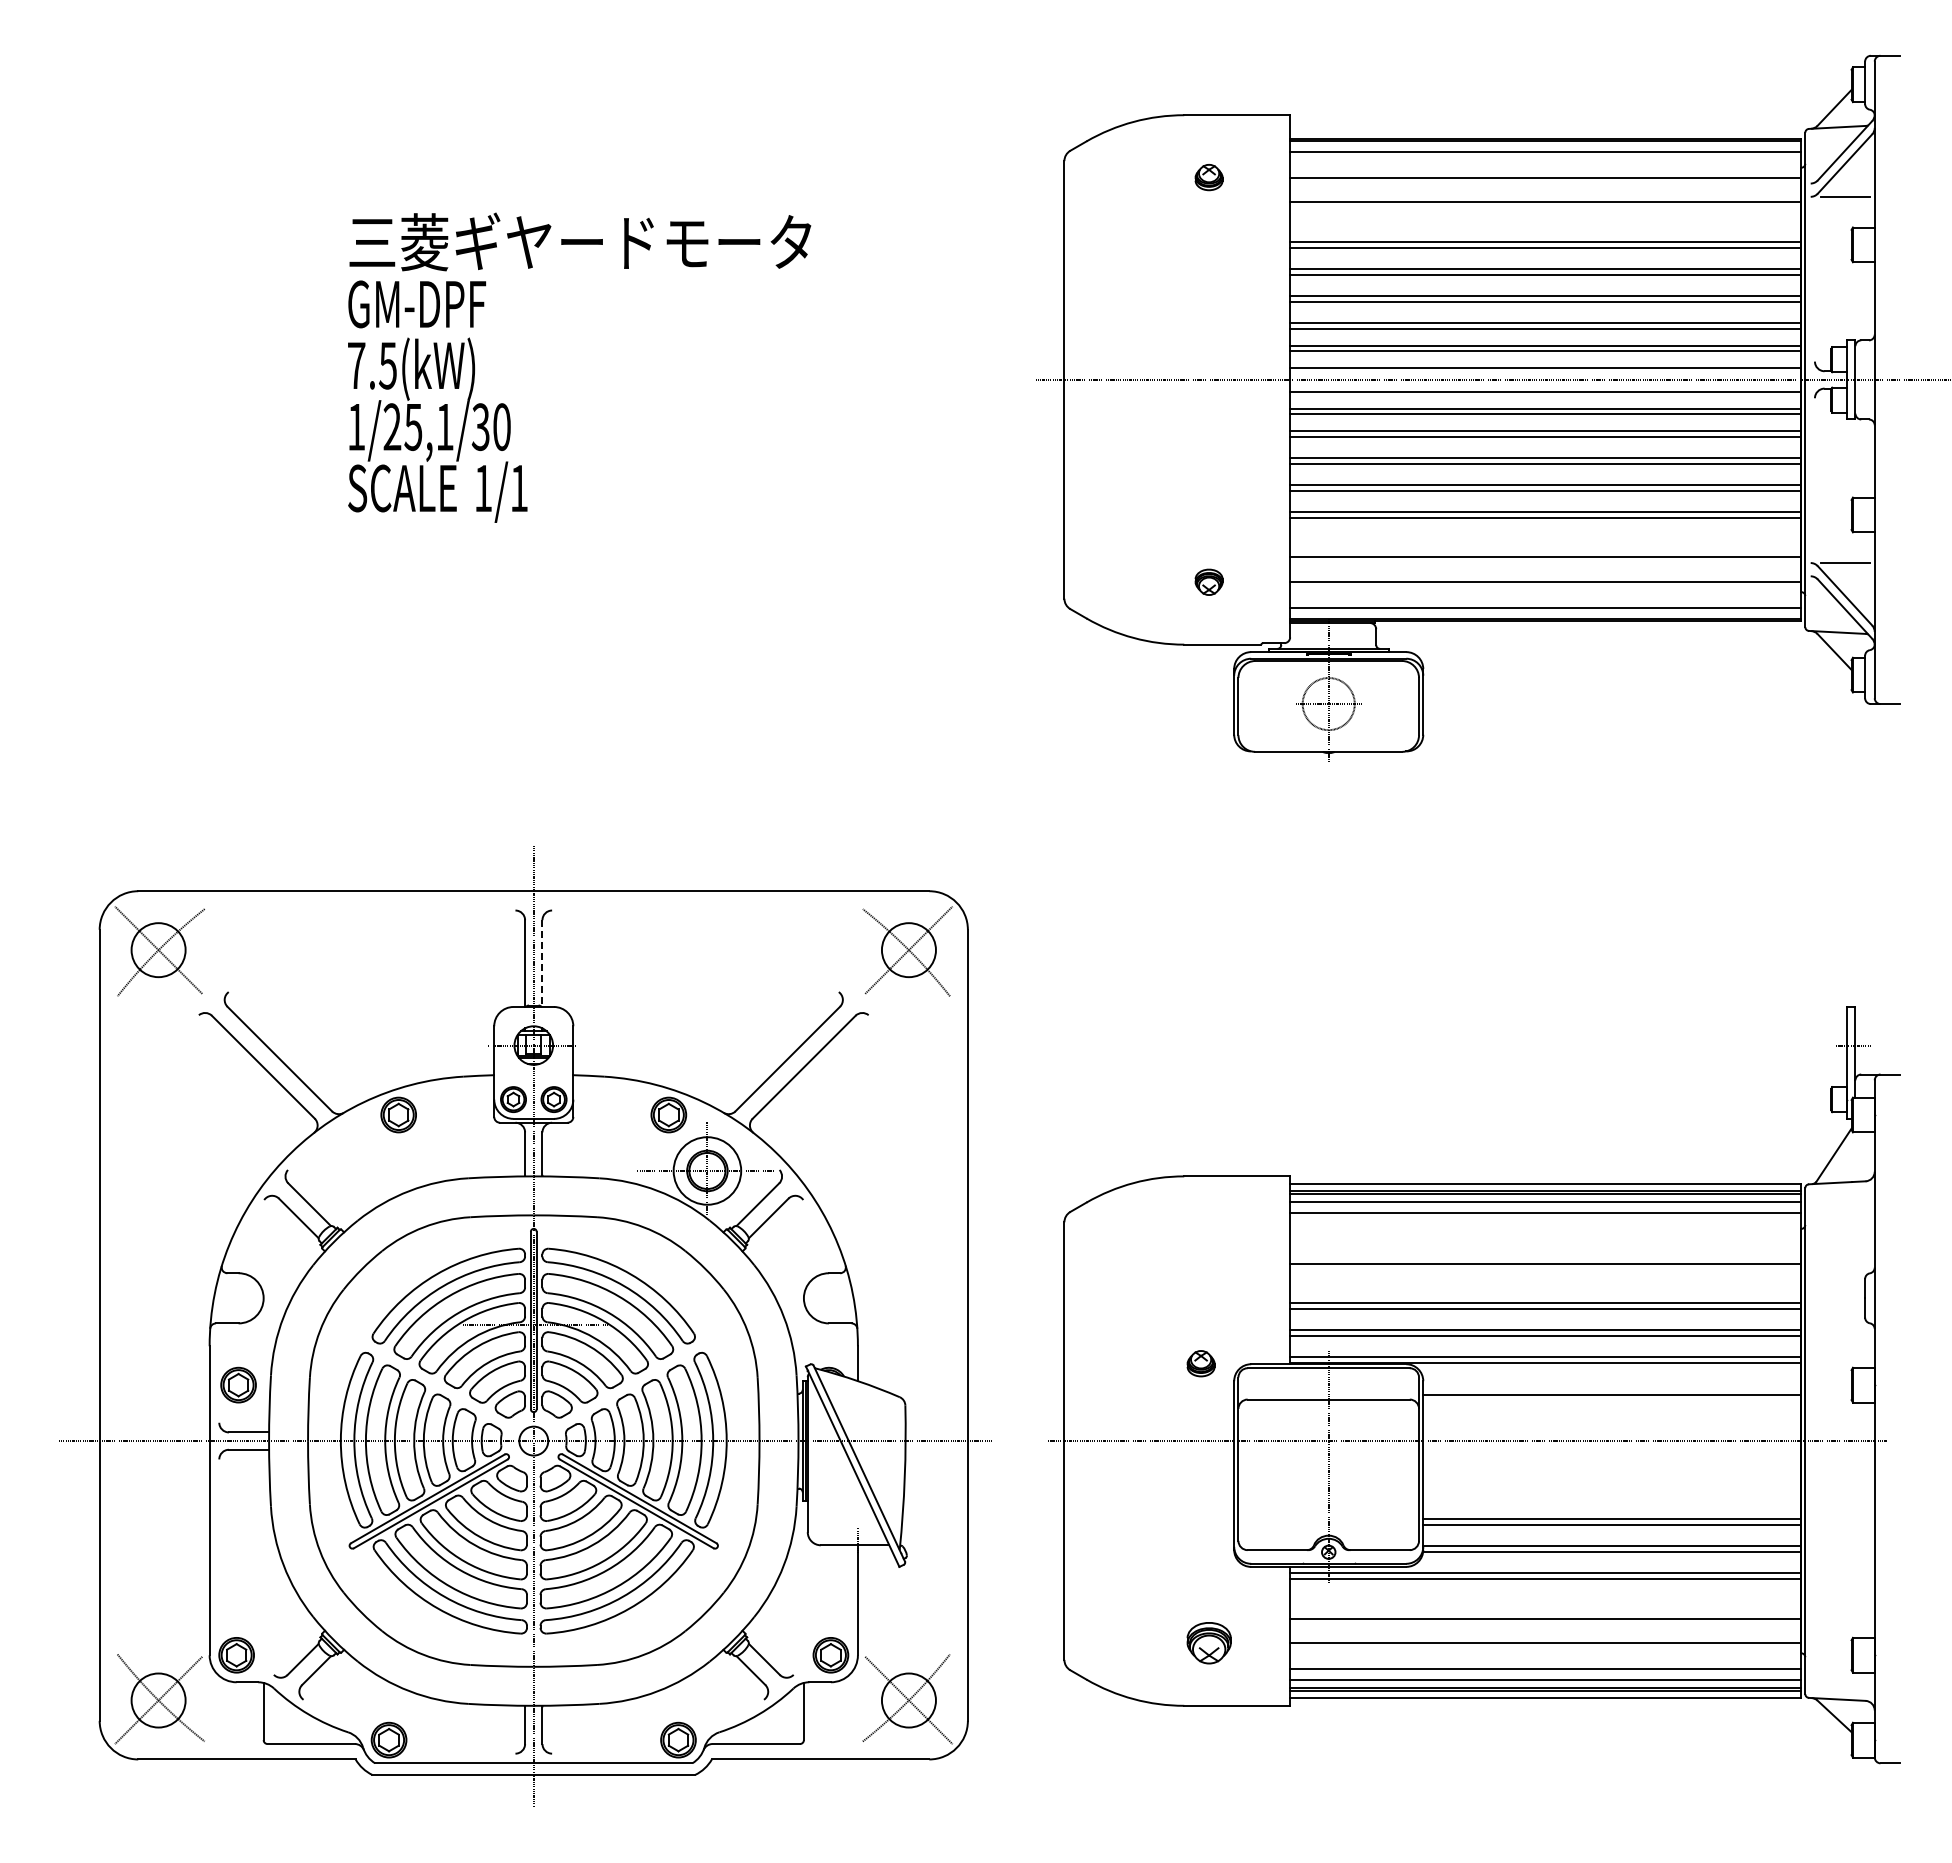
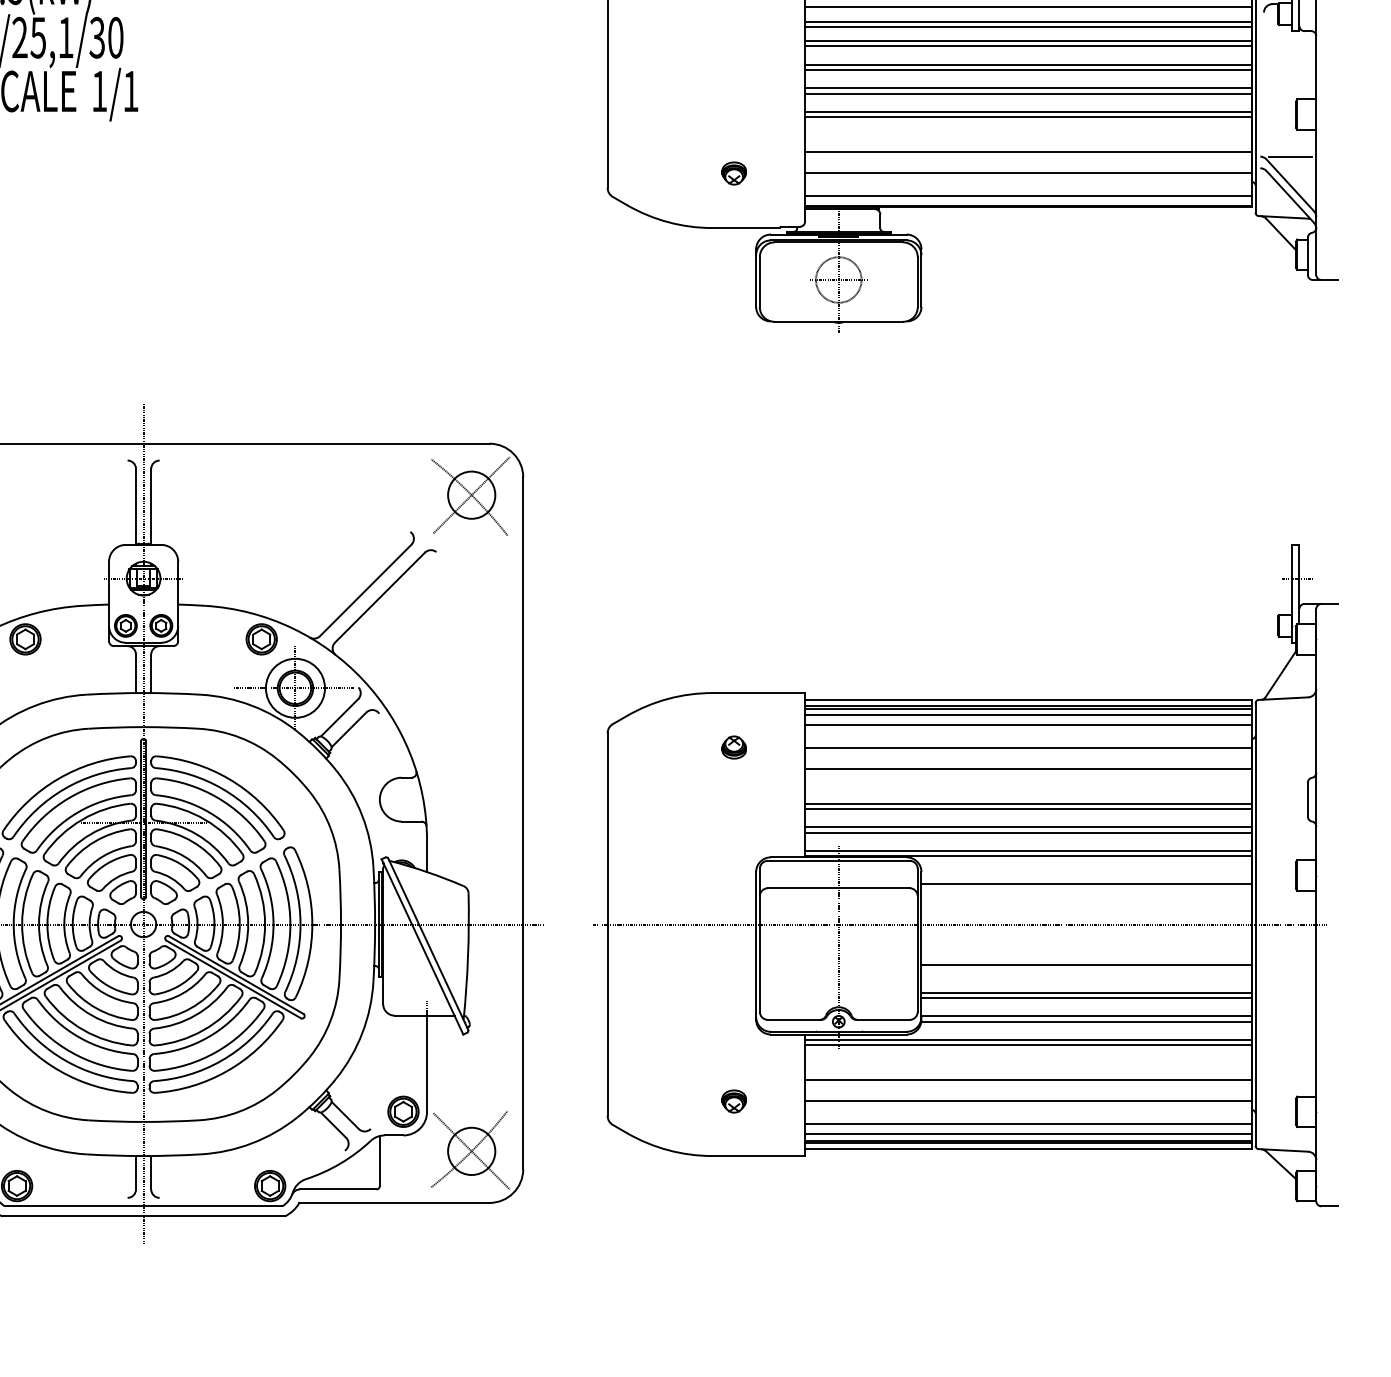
line: (542, 964) -> (151, 507), dashed -> solid
line: (1545, 1239) -> (1028, 748), added
part: (1200, 1363) -> (733, 747), moved
line: (1612, 1487) -> (1086, 965), added
part: (1208, 1643) -> (733, 1101), size x0.62

